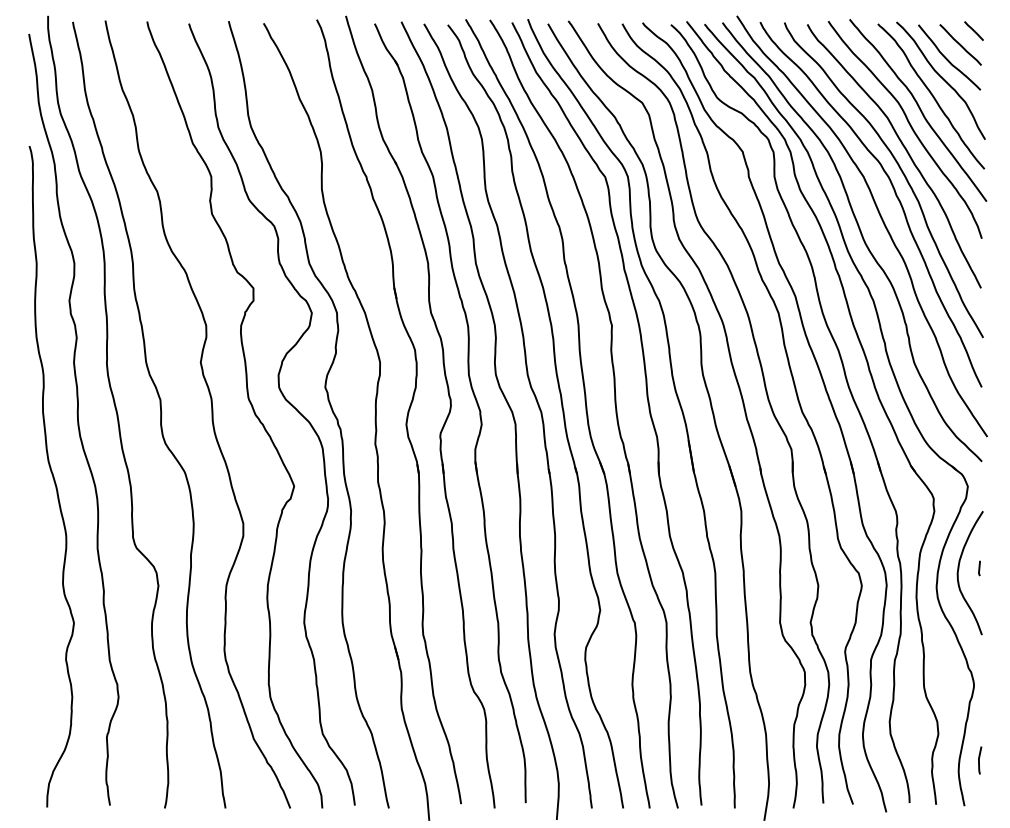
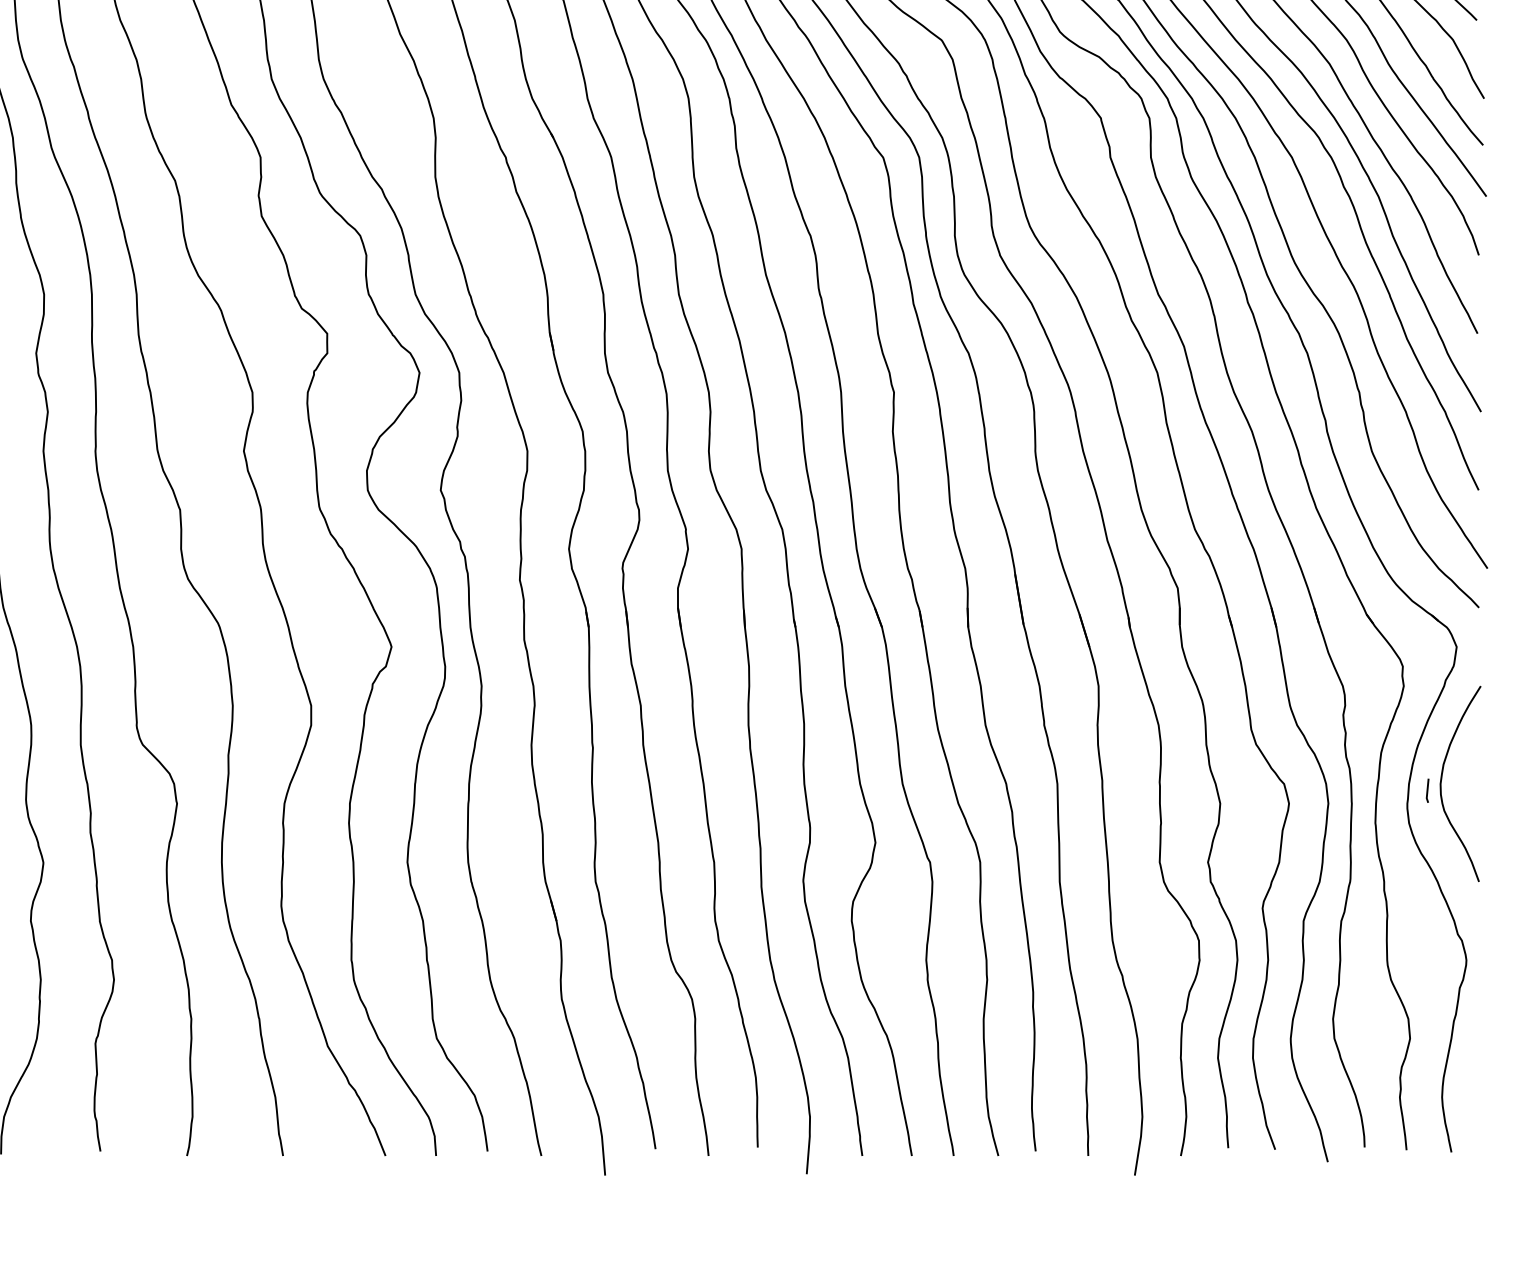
line: (979, 568) -> (1427, 790), moved
line: (979, 760) -> (1475, 1080), removed

